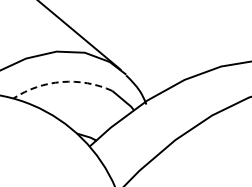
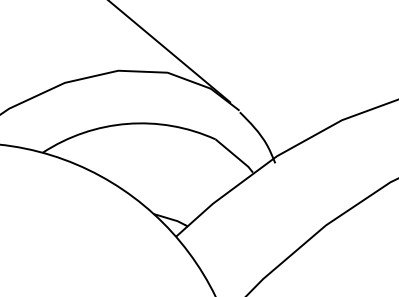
arc: (61, 82) -> (126, 124), dashed -> solid

